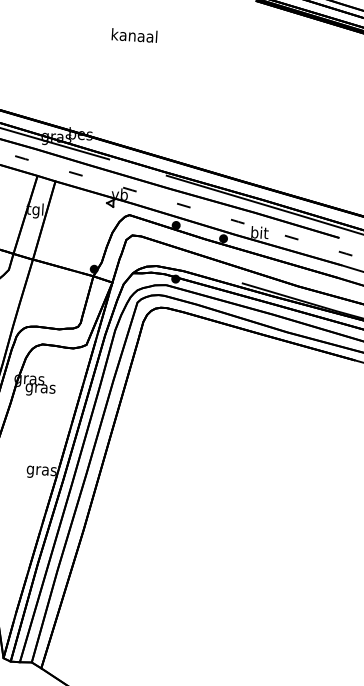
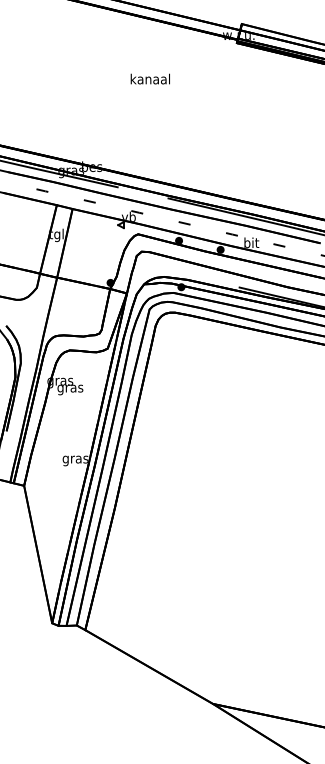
text: (133, 34) -> (149, 78), moved

